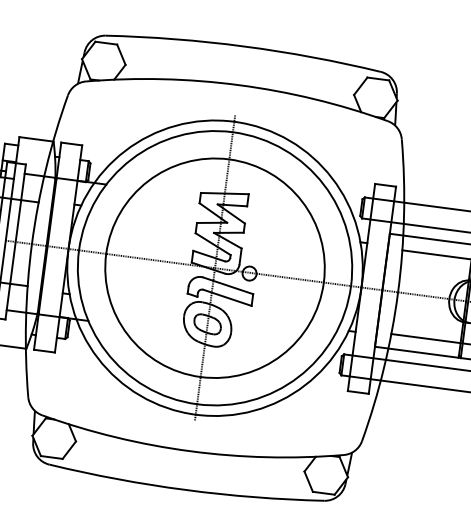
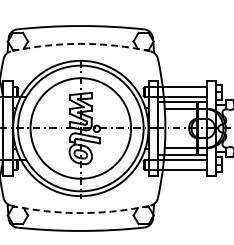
arc: (238, 84) -> (80, 43), solid -> dashed
arc: (190, 452) -> (80, 213), solid -> dashed

